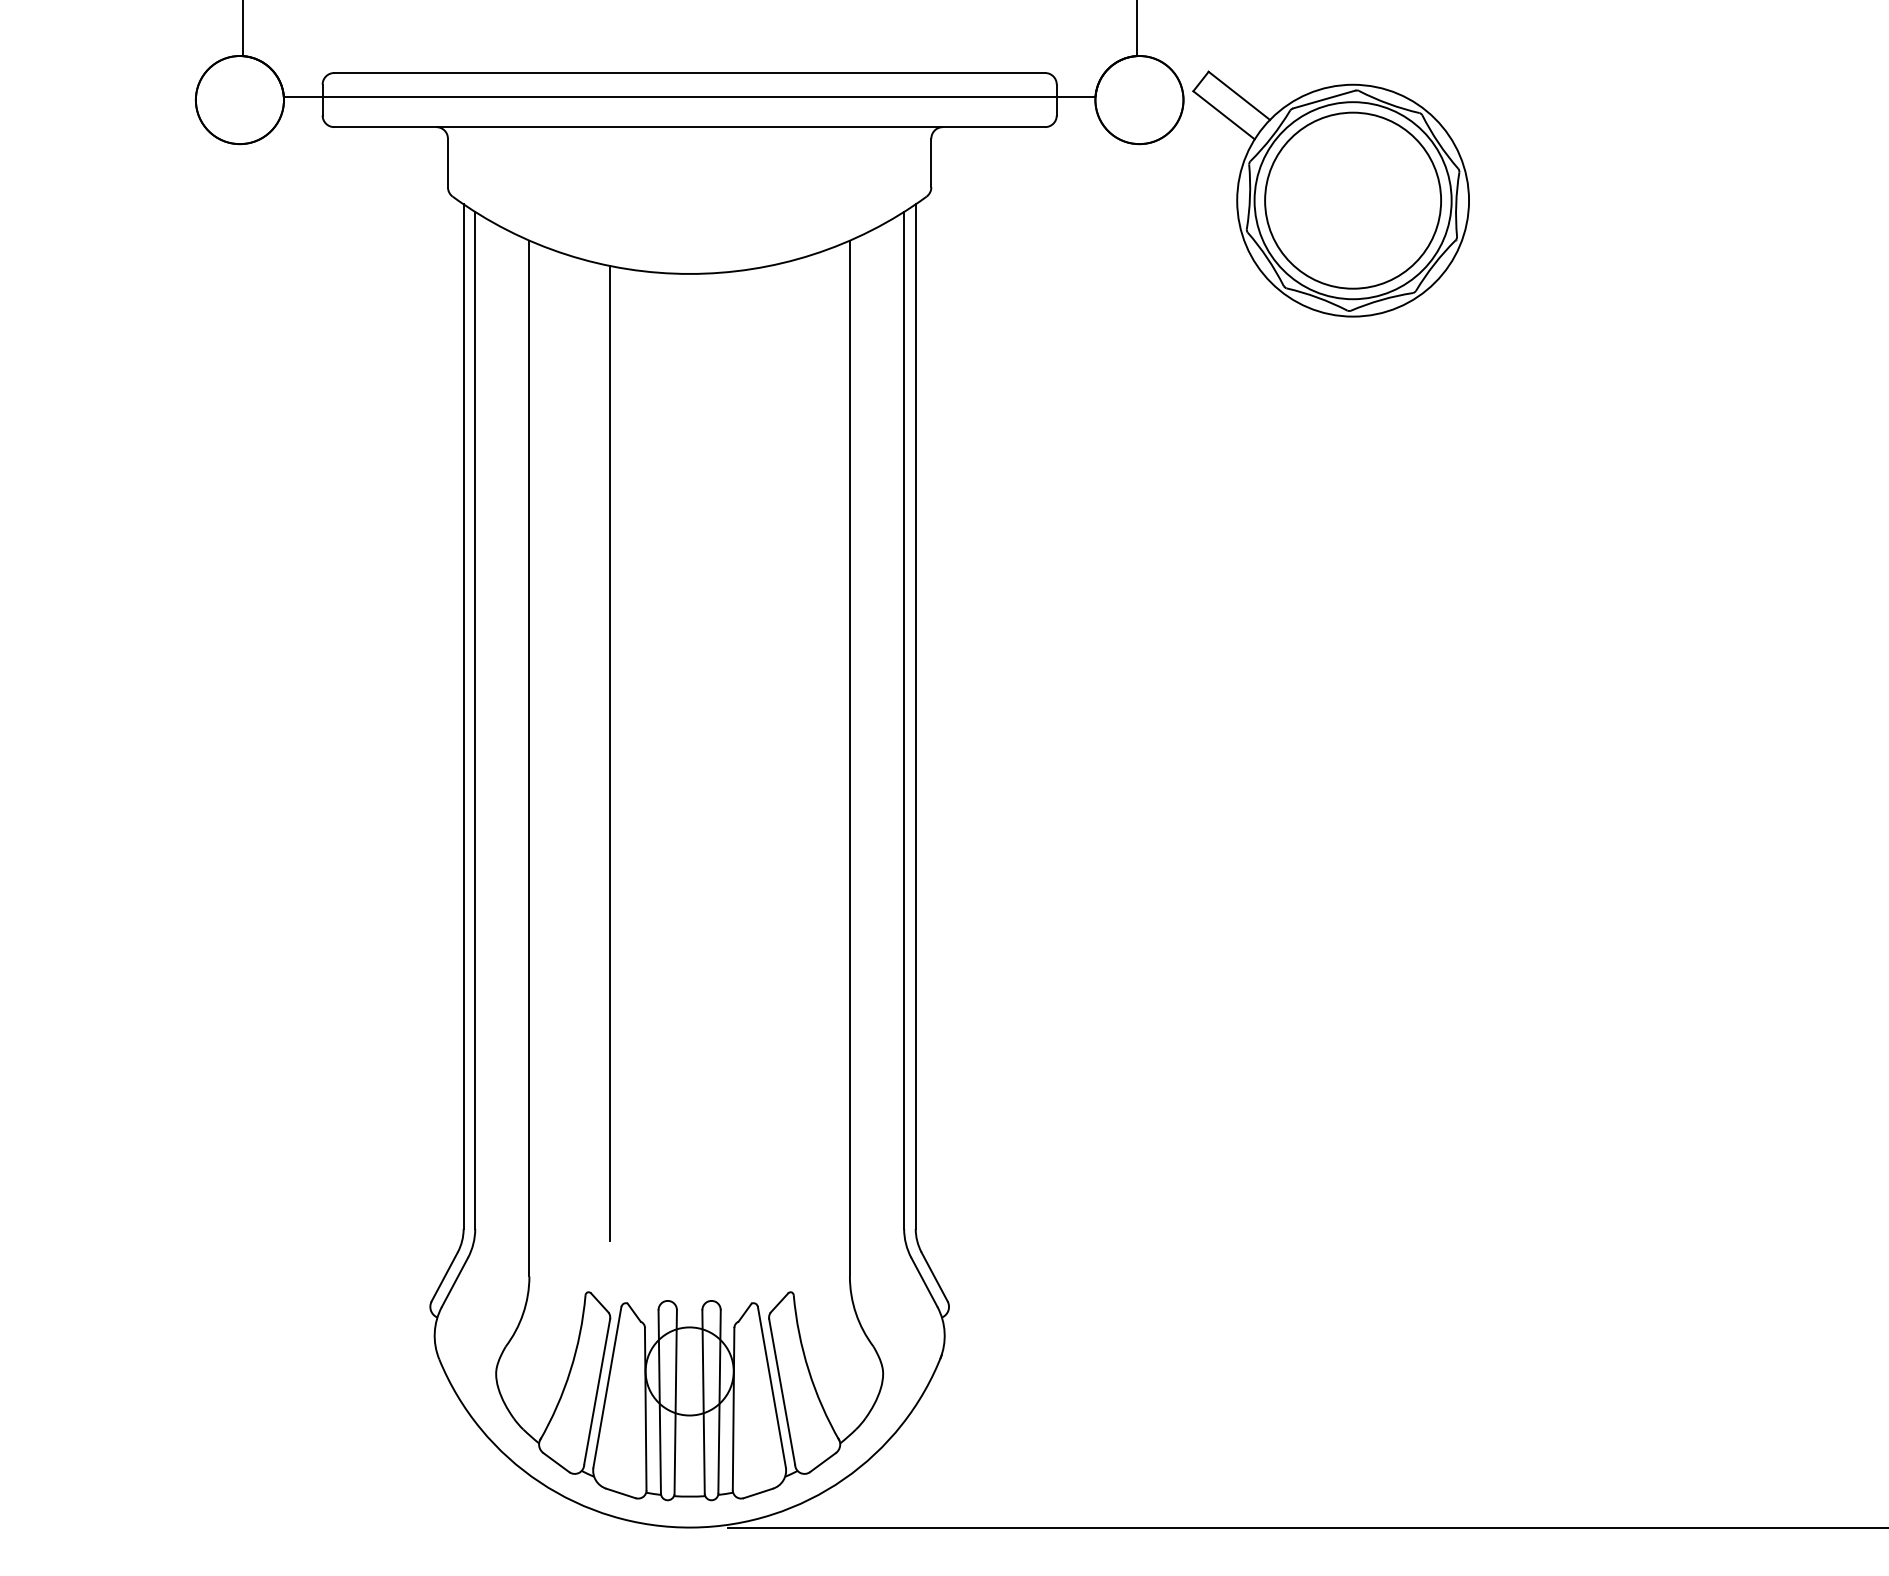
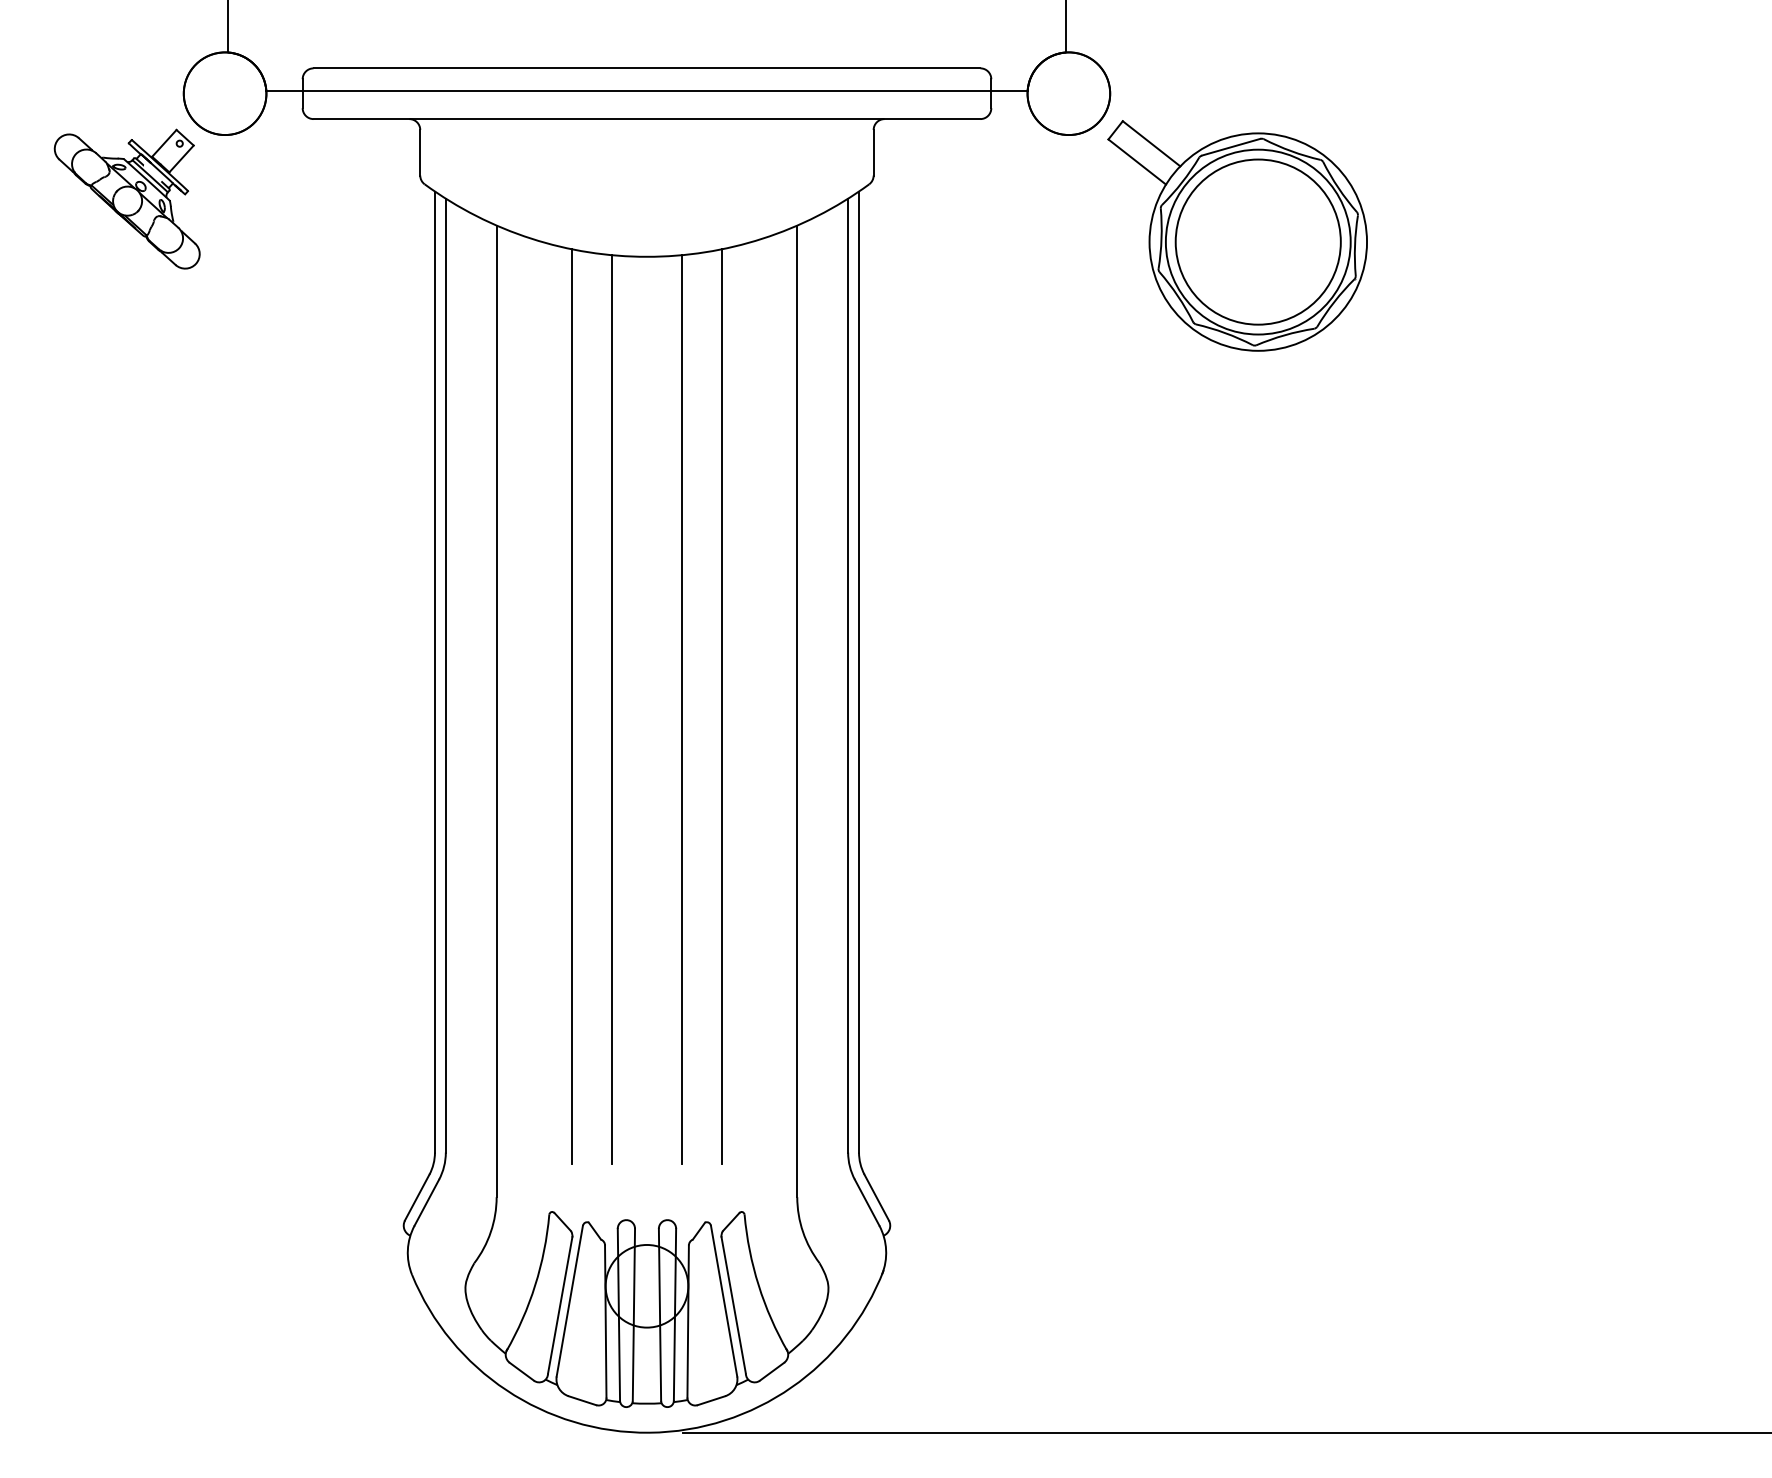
part: (1330, 193) -> (1237, 235), moved
part: (134, 211) -> (126, 198), added
line: (770, 753) -> (722, 706), added
line: (651, 756) -> (611, 709), added
line: (726, 756) -> (681, 709), added

